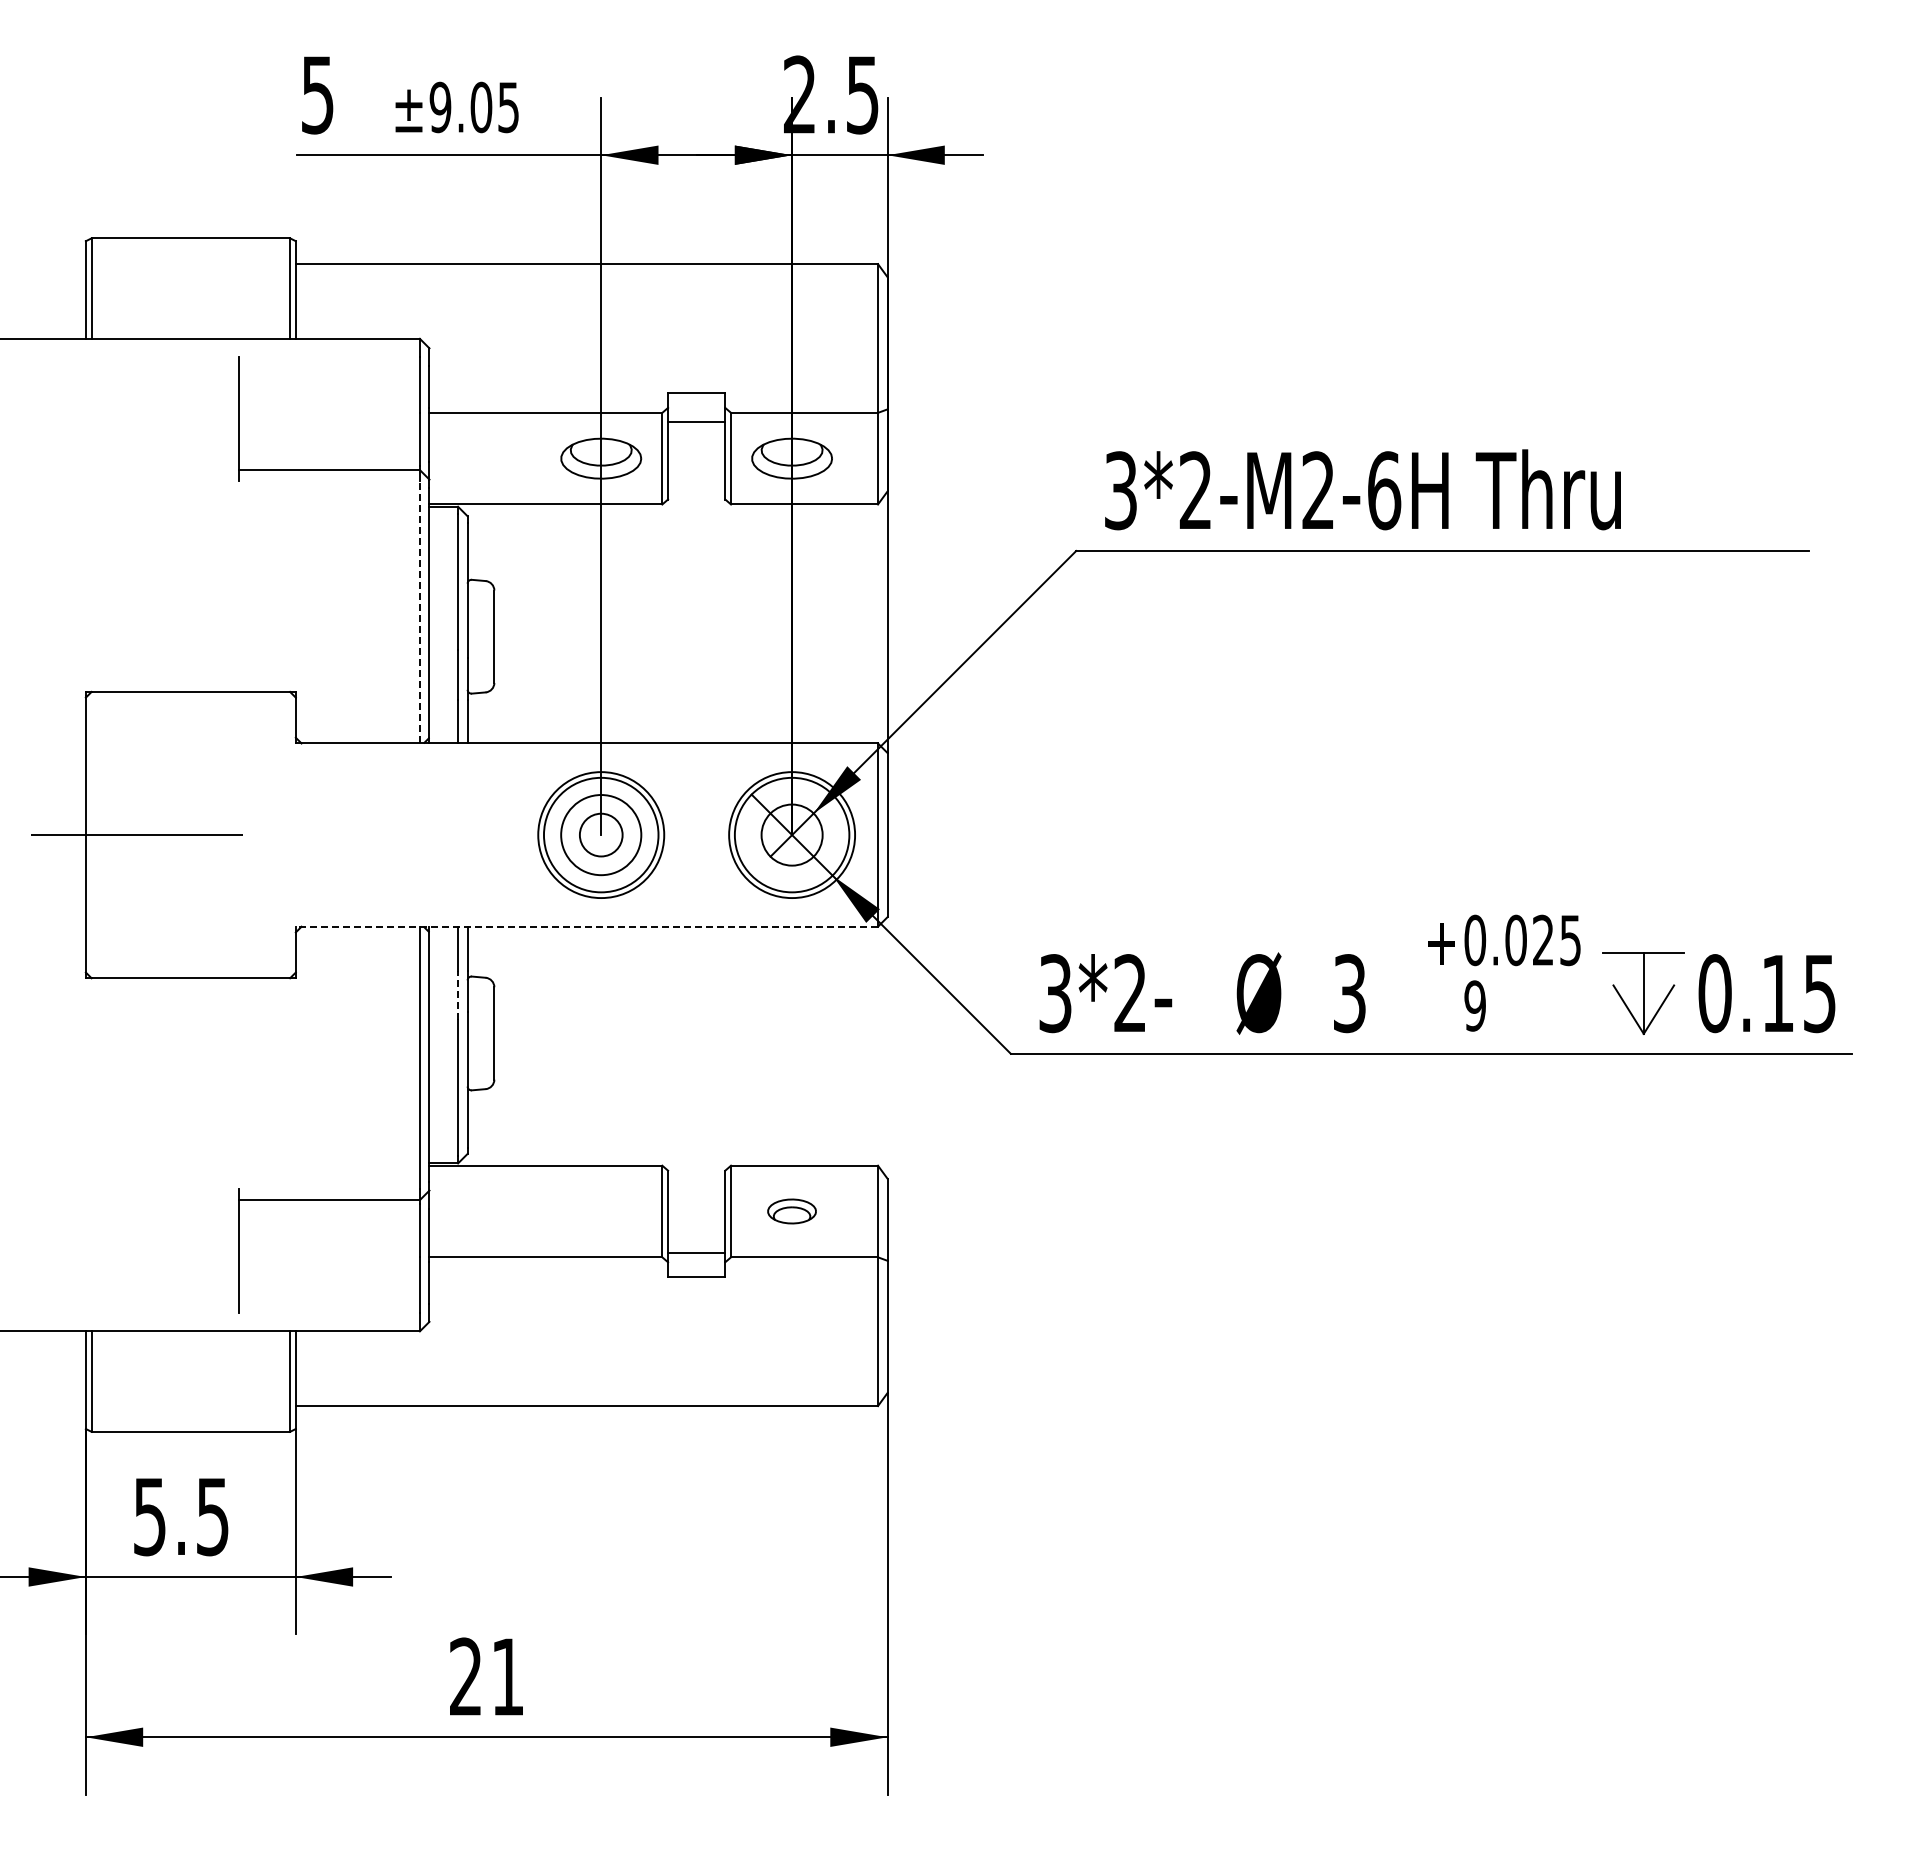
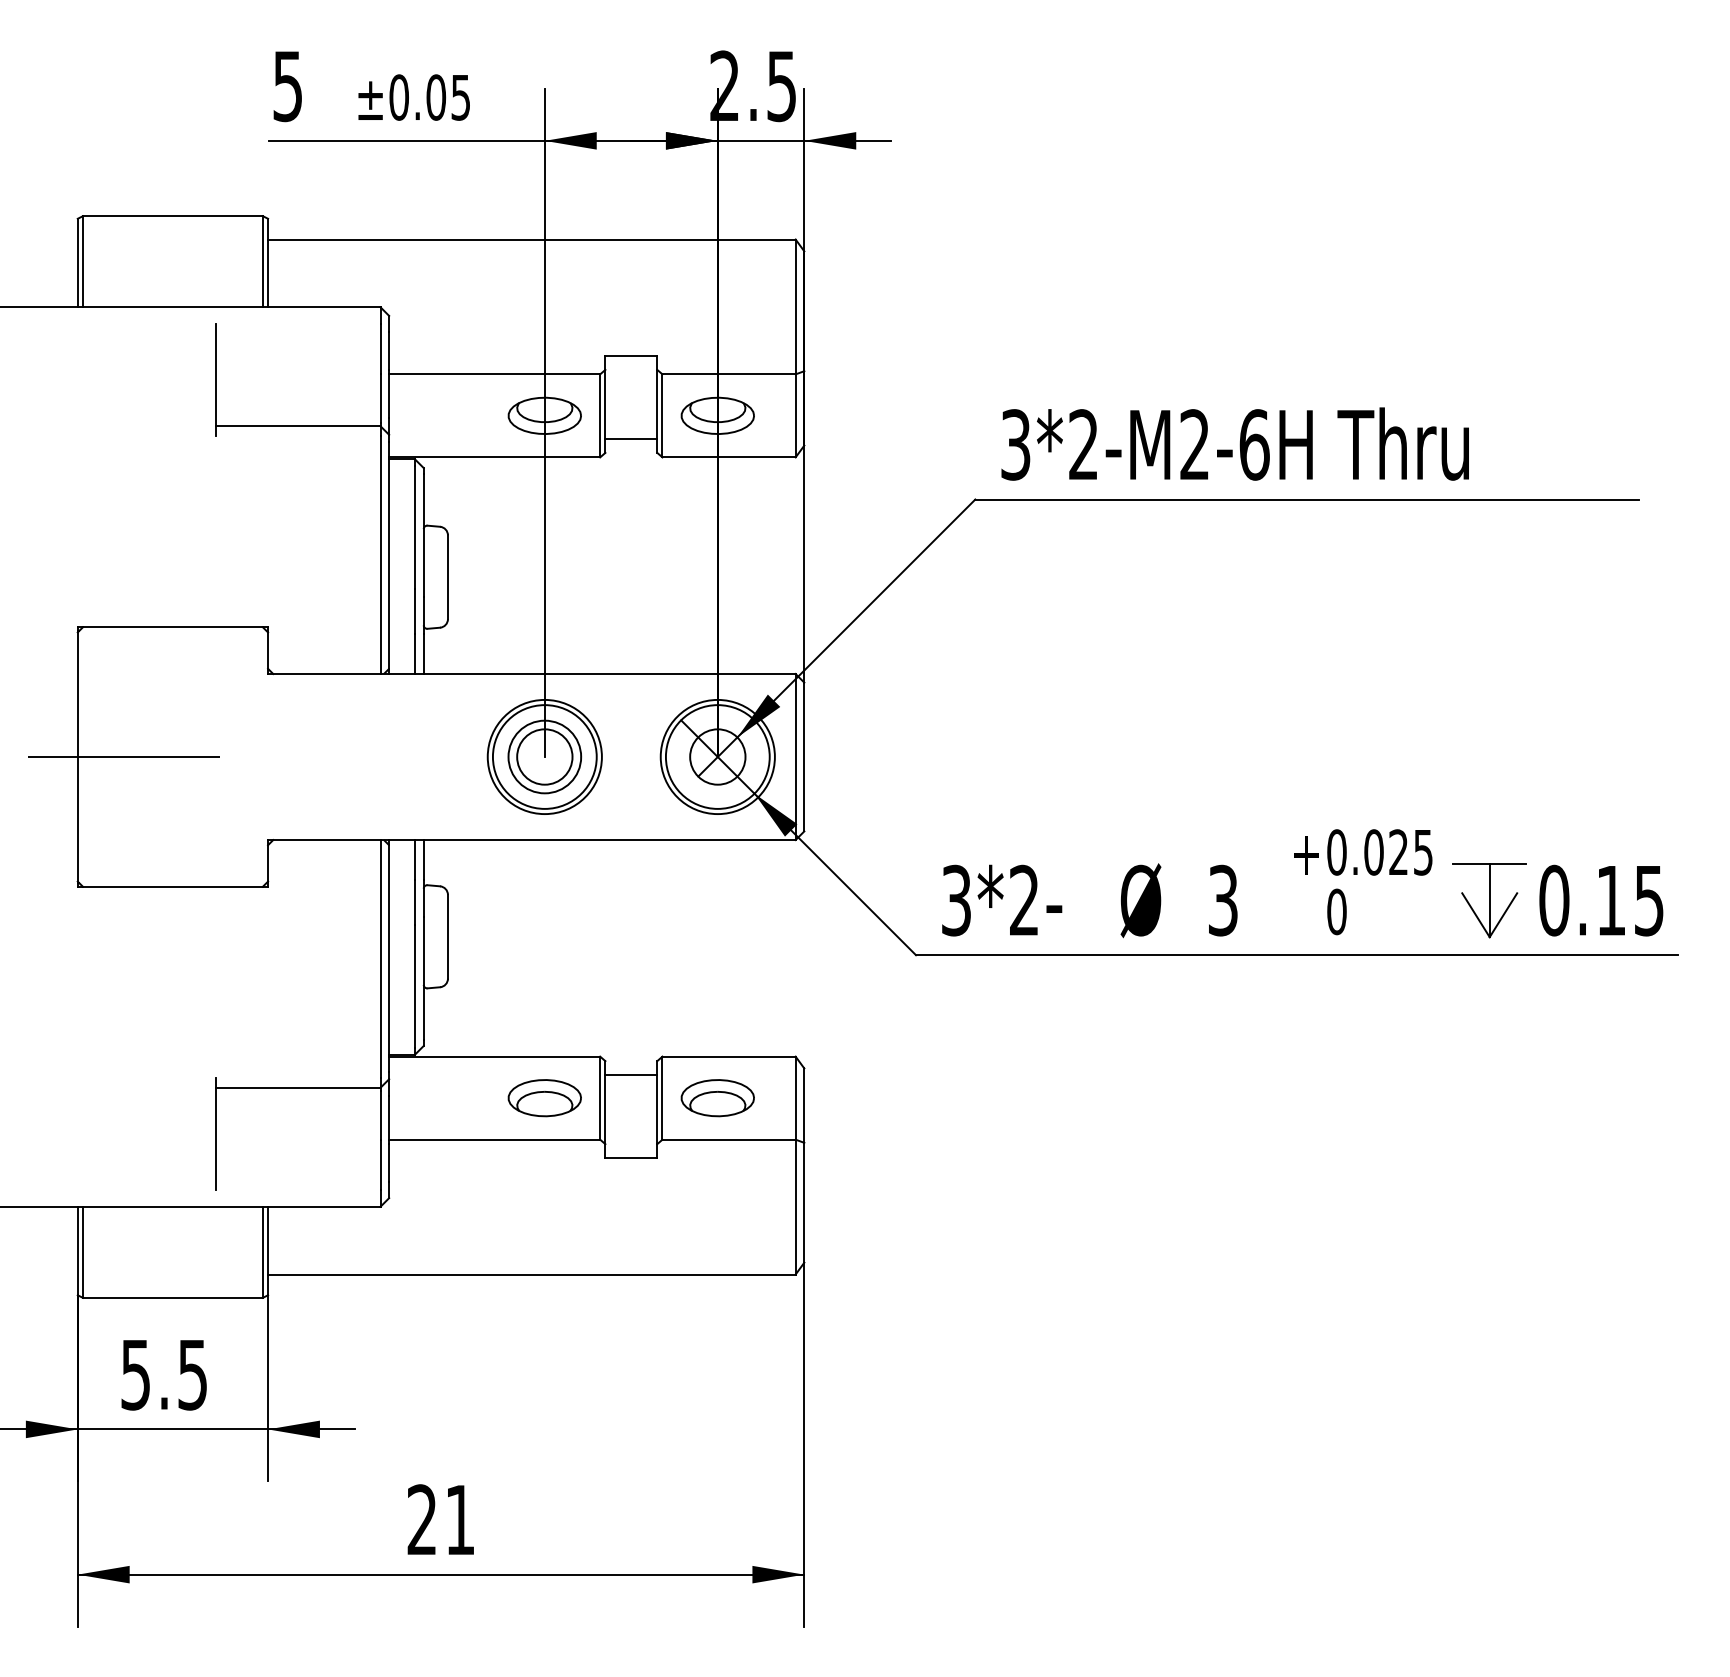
text: (440, 107) -> (399, 97), ±9.05 -> ±0.05
line: (696, 421) -> (631, 439), moved
line: (419, 611) -> (380, 554), dashed -> solid
circle: (600, 834) -> (544, 756), size x1.43
line: (586, 926) -> (531, 839), dashed -> solid
line: (458, 995) -> (415, 902), dashed -> solid
text: (1475, 1005) -> (1337, 911), 9 -> 0
part: (601, 1211) -> (545, 1098), added
part: (791, 1211) -> (717, 1098), size x1.67
line: (696, 1252) -> (631, 1074), moved

